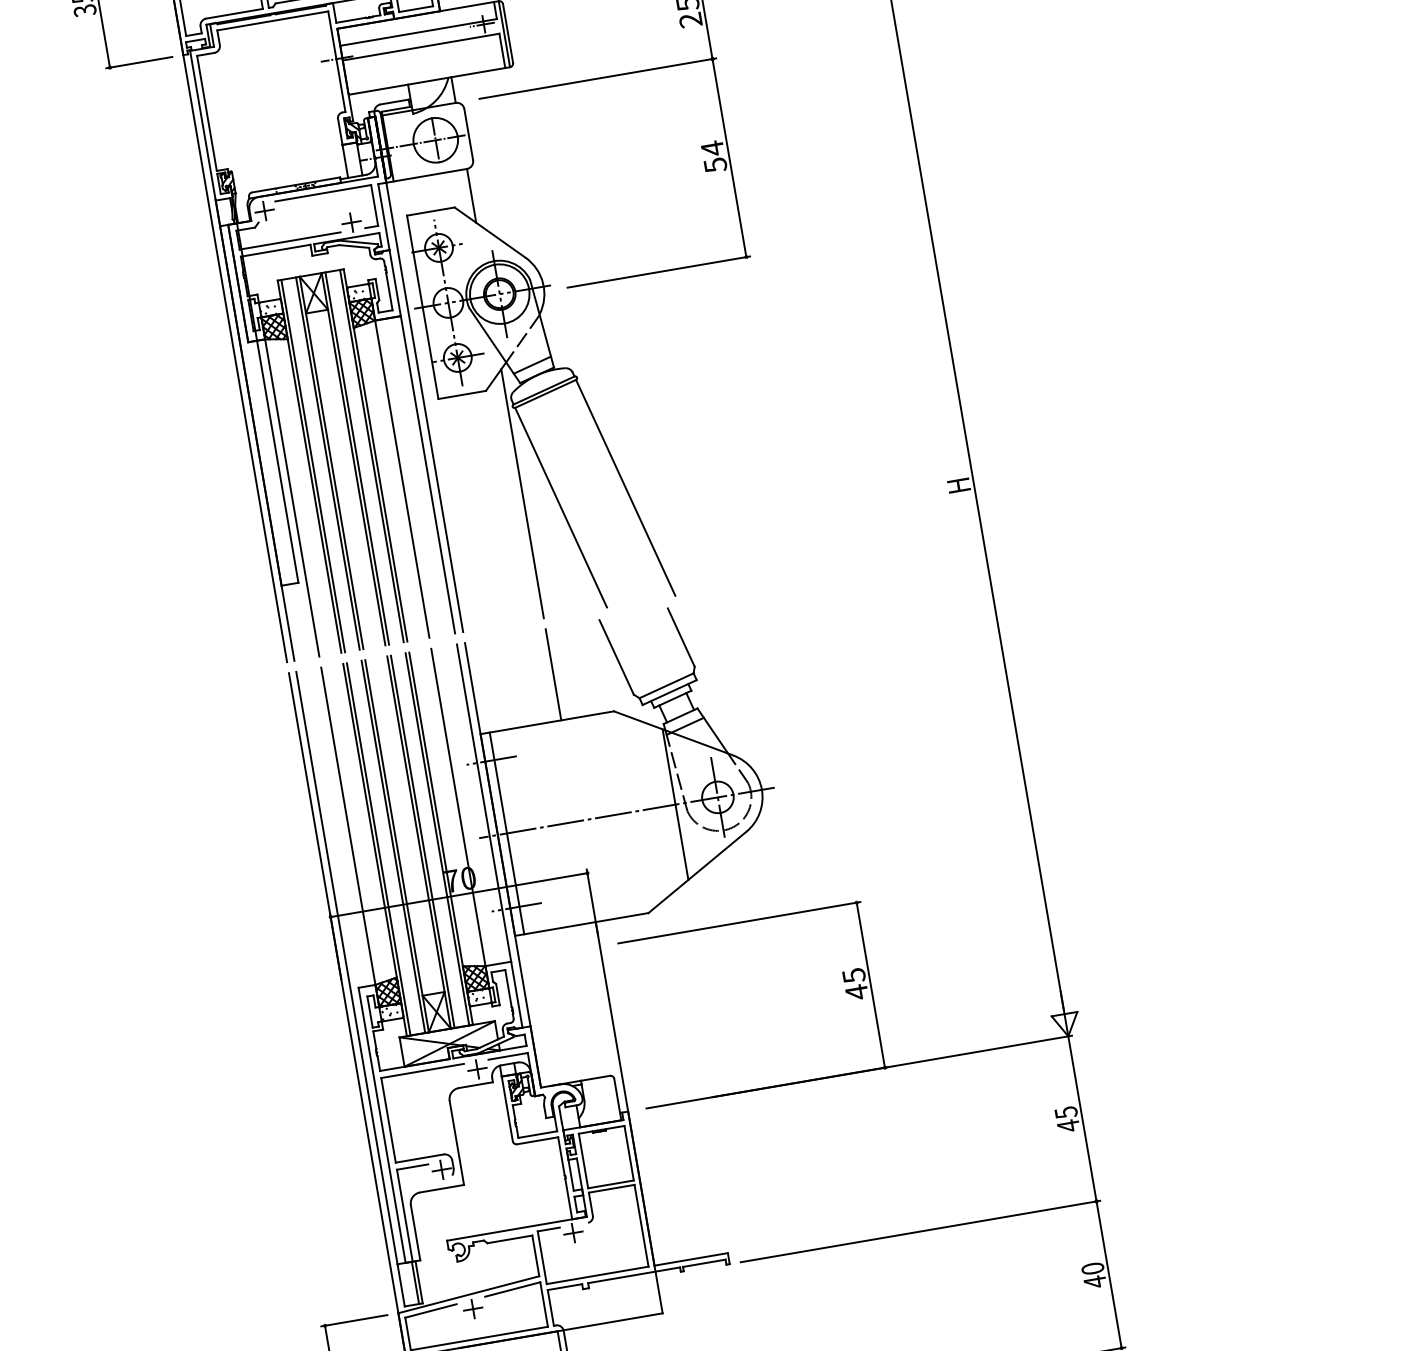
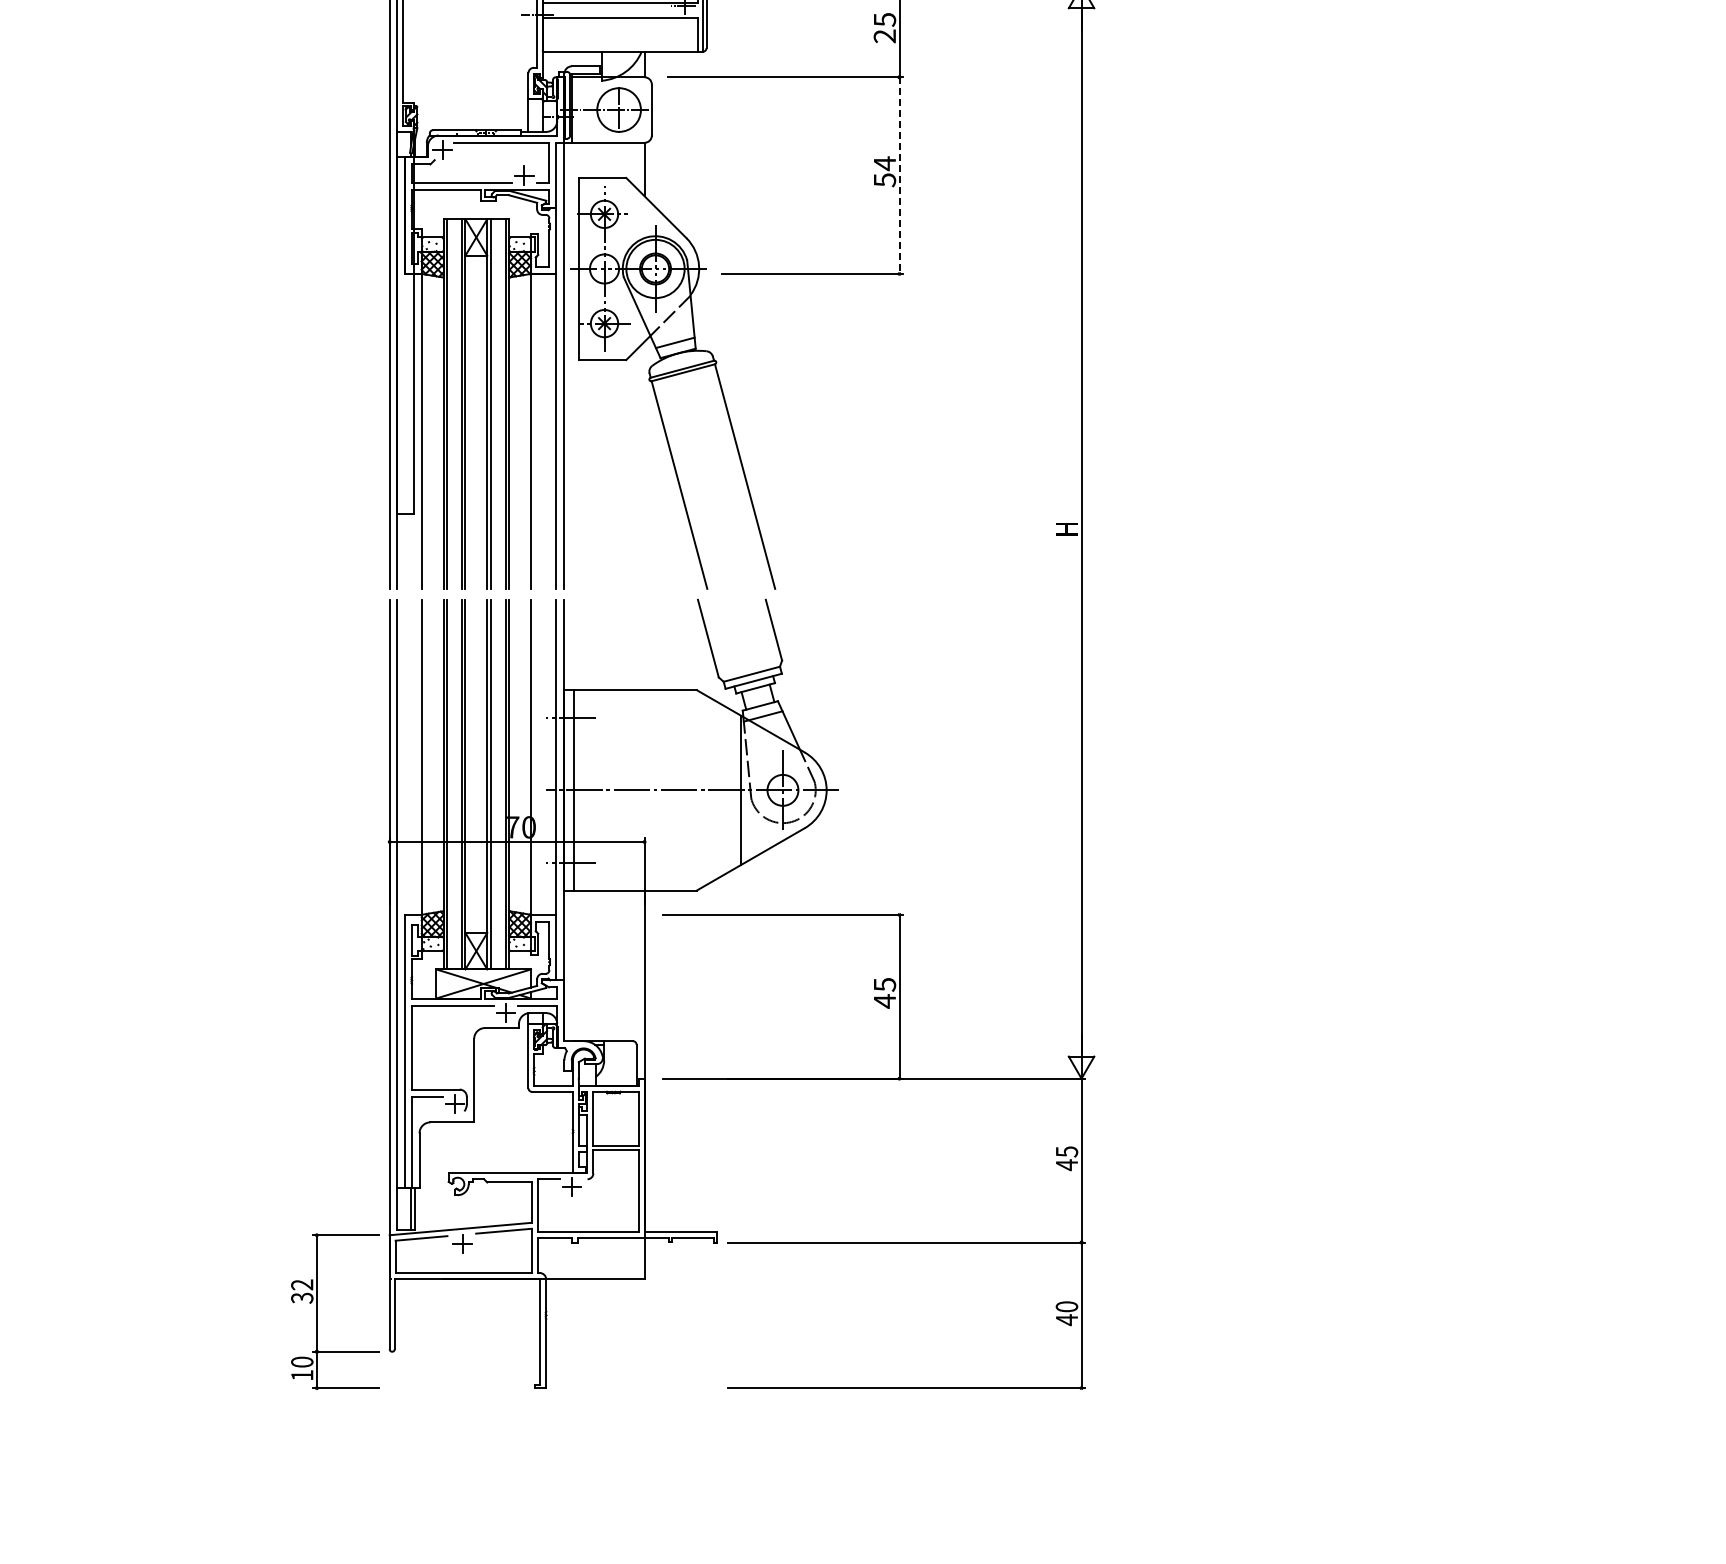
line: (729, 158) -> (899, 176), solid -> dashed
line: (522, 492) -> (644, 464), removed
line: (553, 674) -> (644, 644), removed

